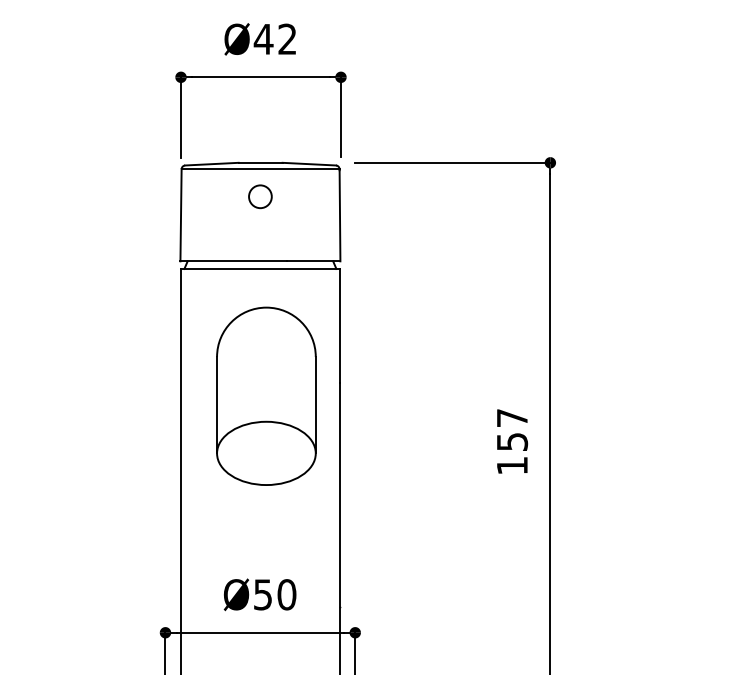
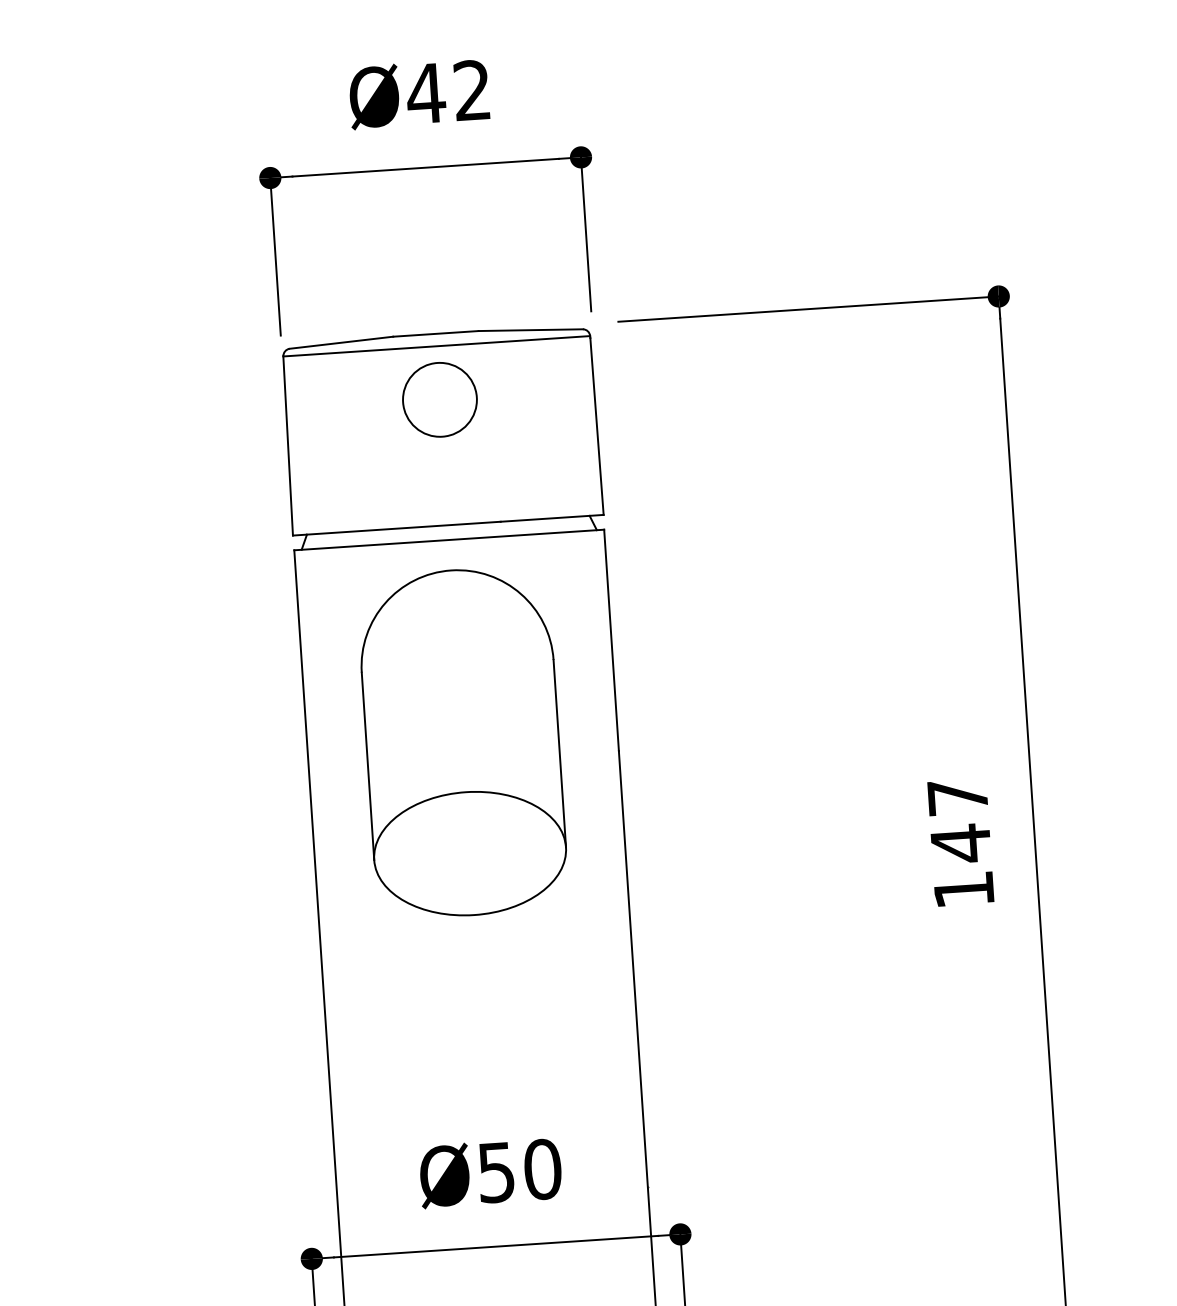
circle: (260, 196) -> (440, 399), size x1.67
part: (266, 395) -> (462, 741), moved
text: (512, 441) -> (961, 842), 157 -> 147

